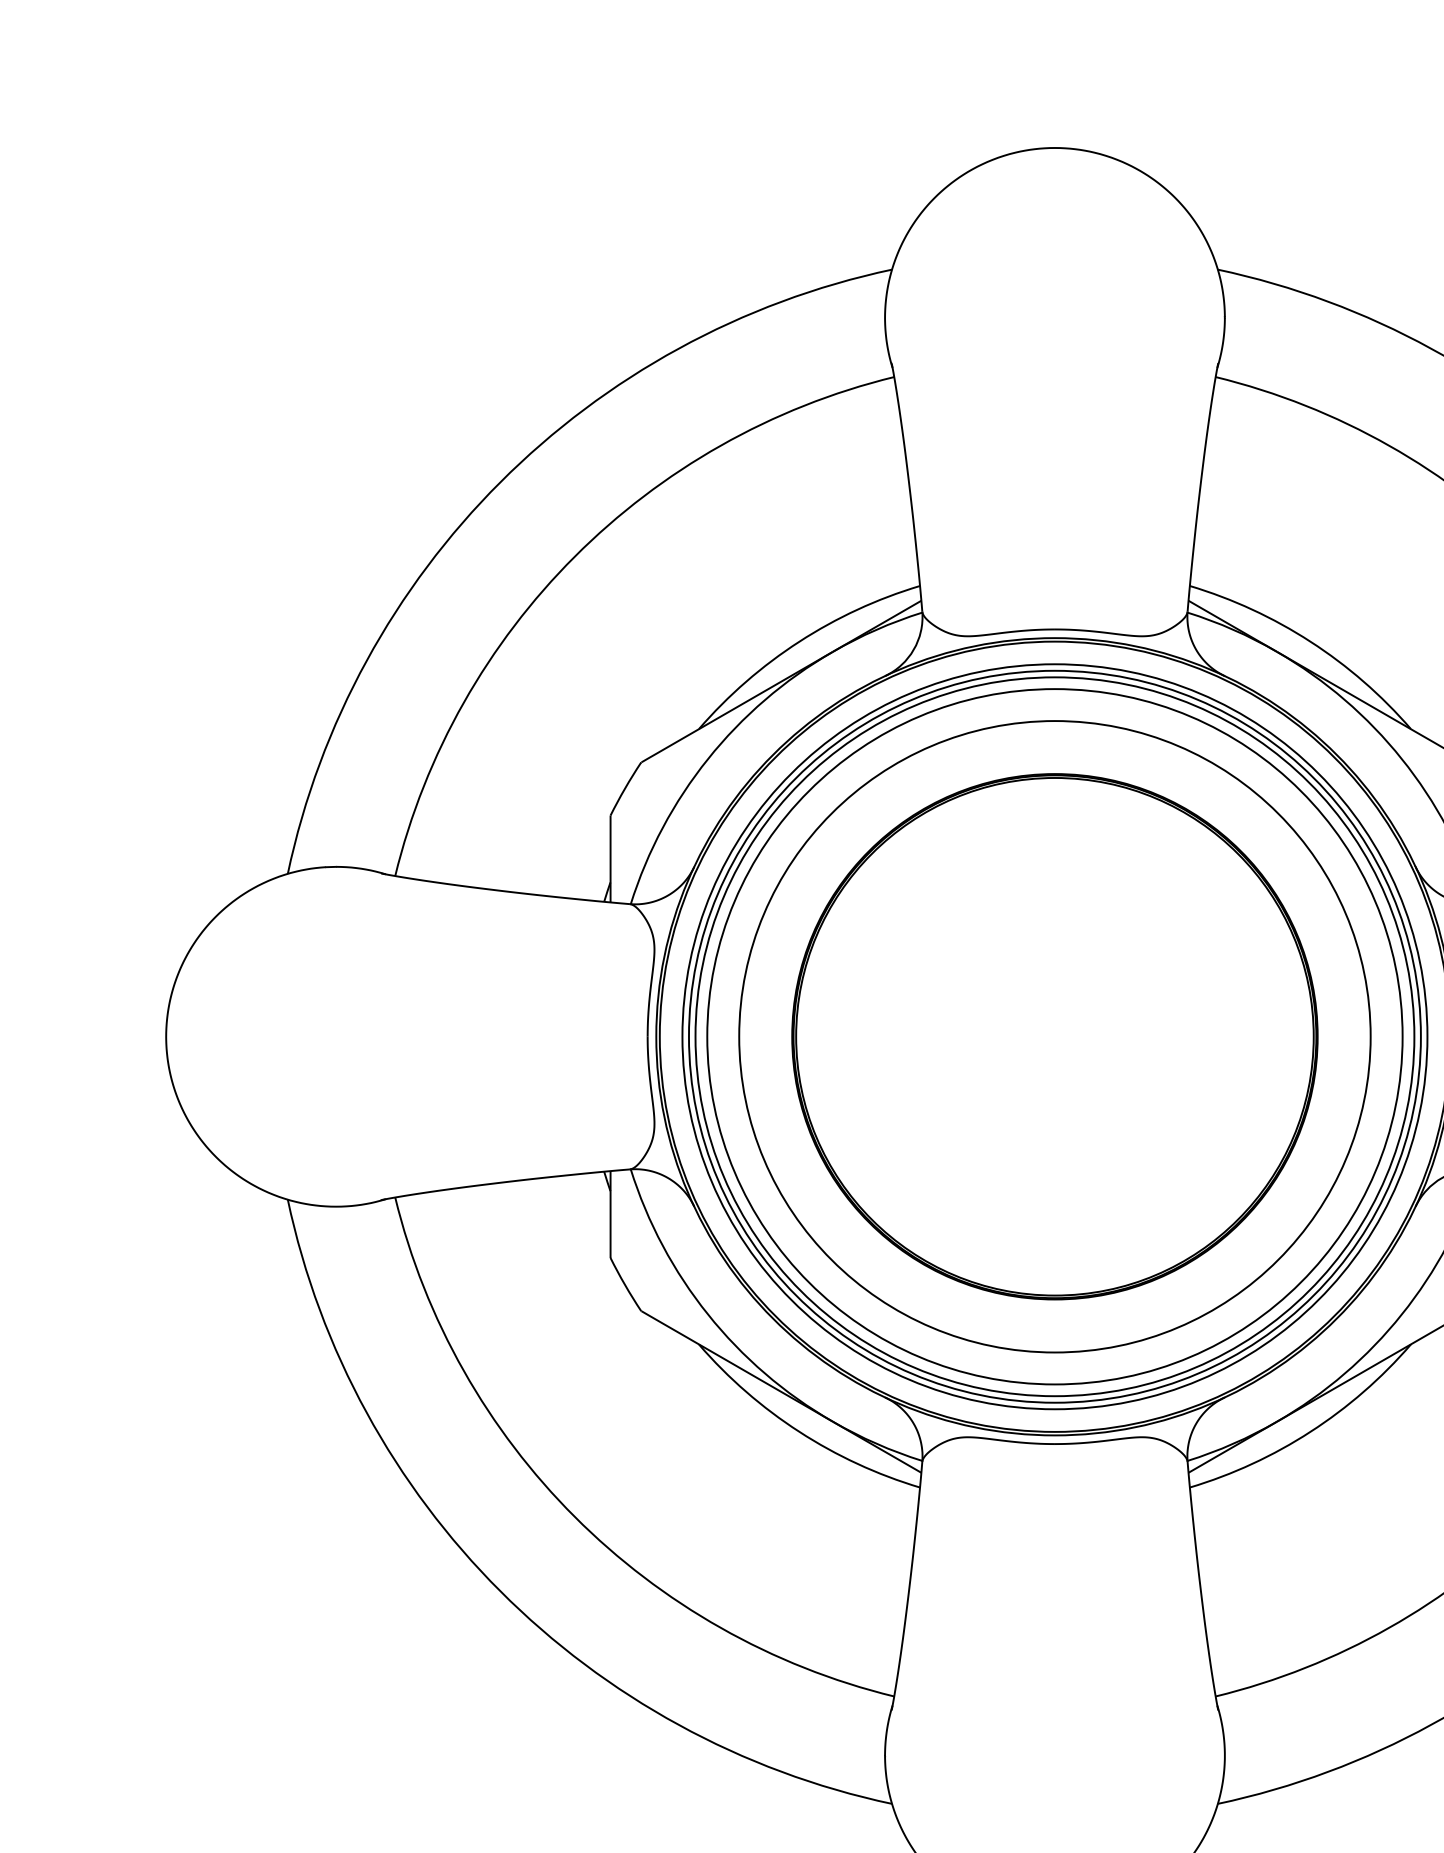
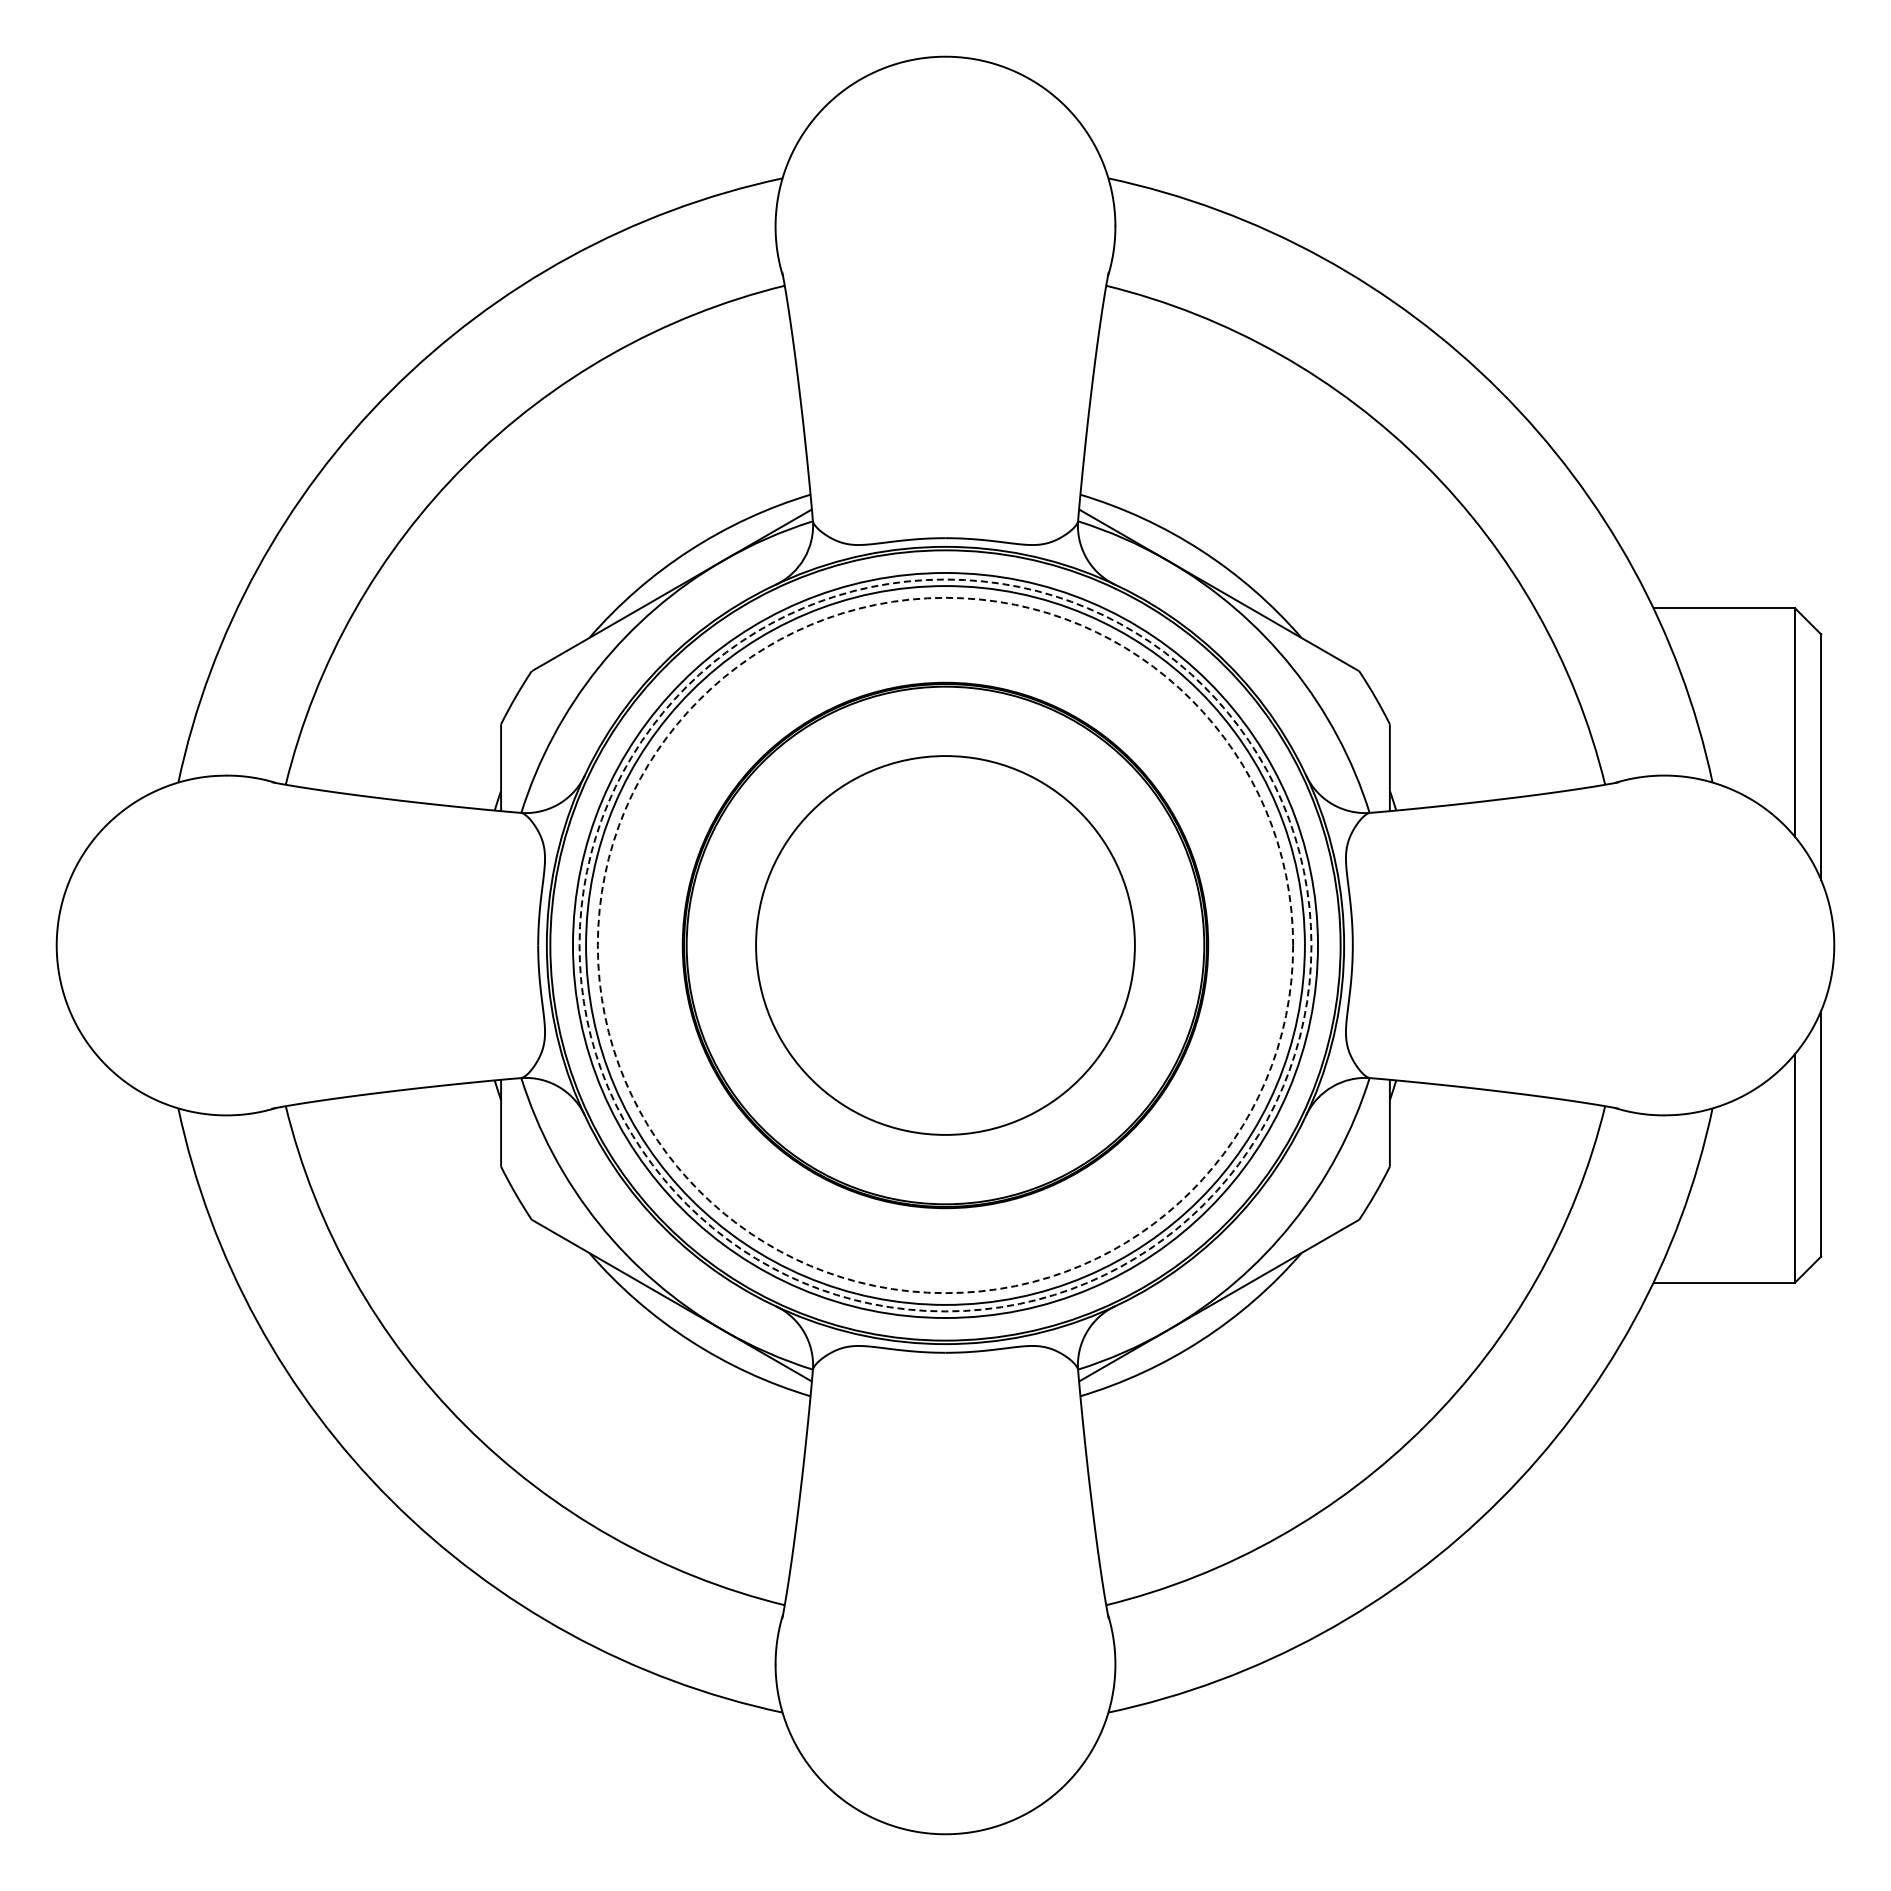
circle: (1054, 1036) -> (945, 945), size x0.6
circle: (1054, 1036) -> (945, 945), solid -> dashed
circle: (1054, 1036) -> (945, 945), solid -> dashed

